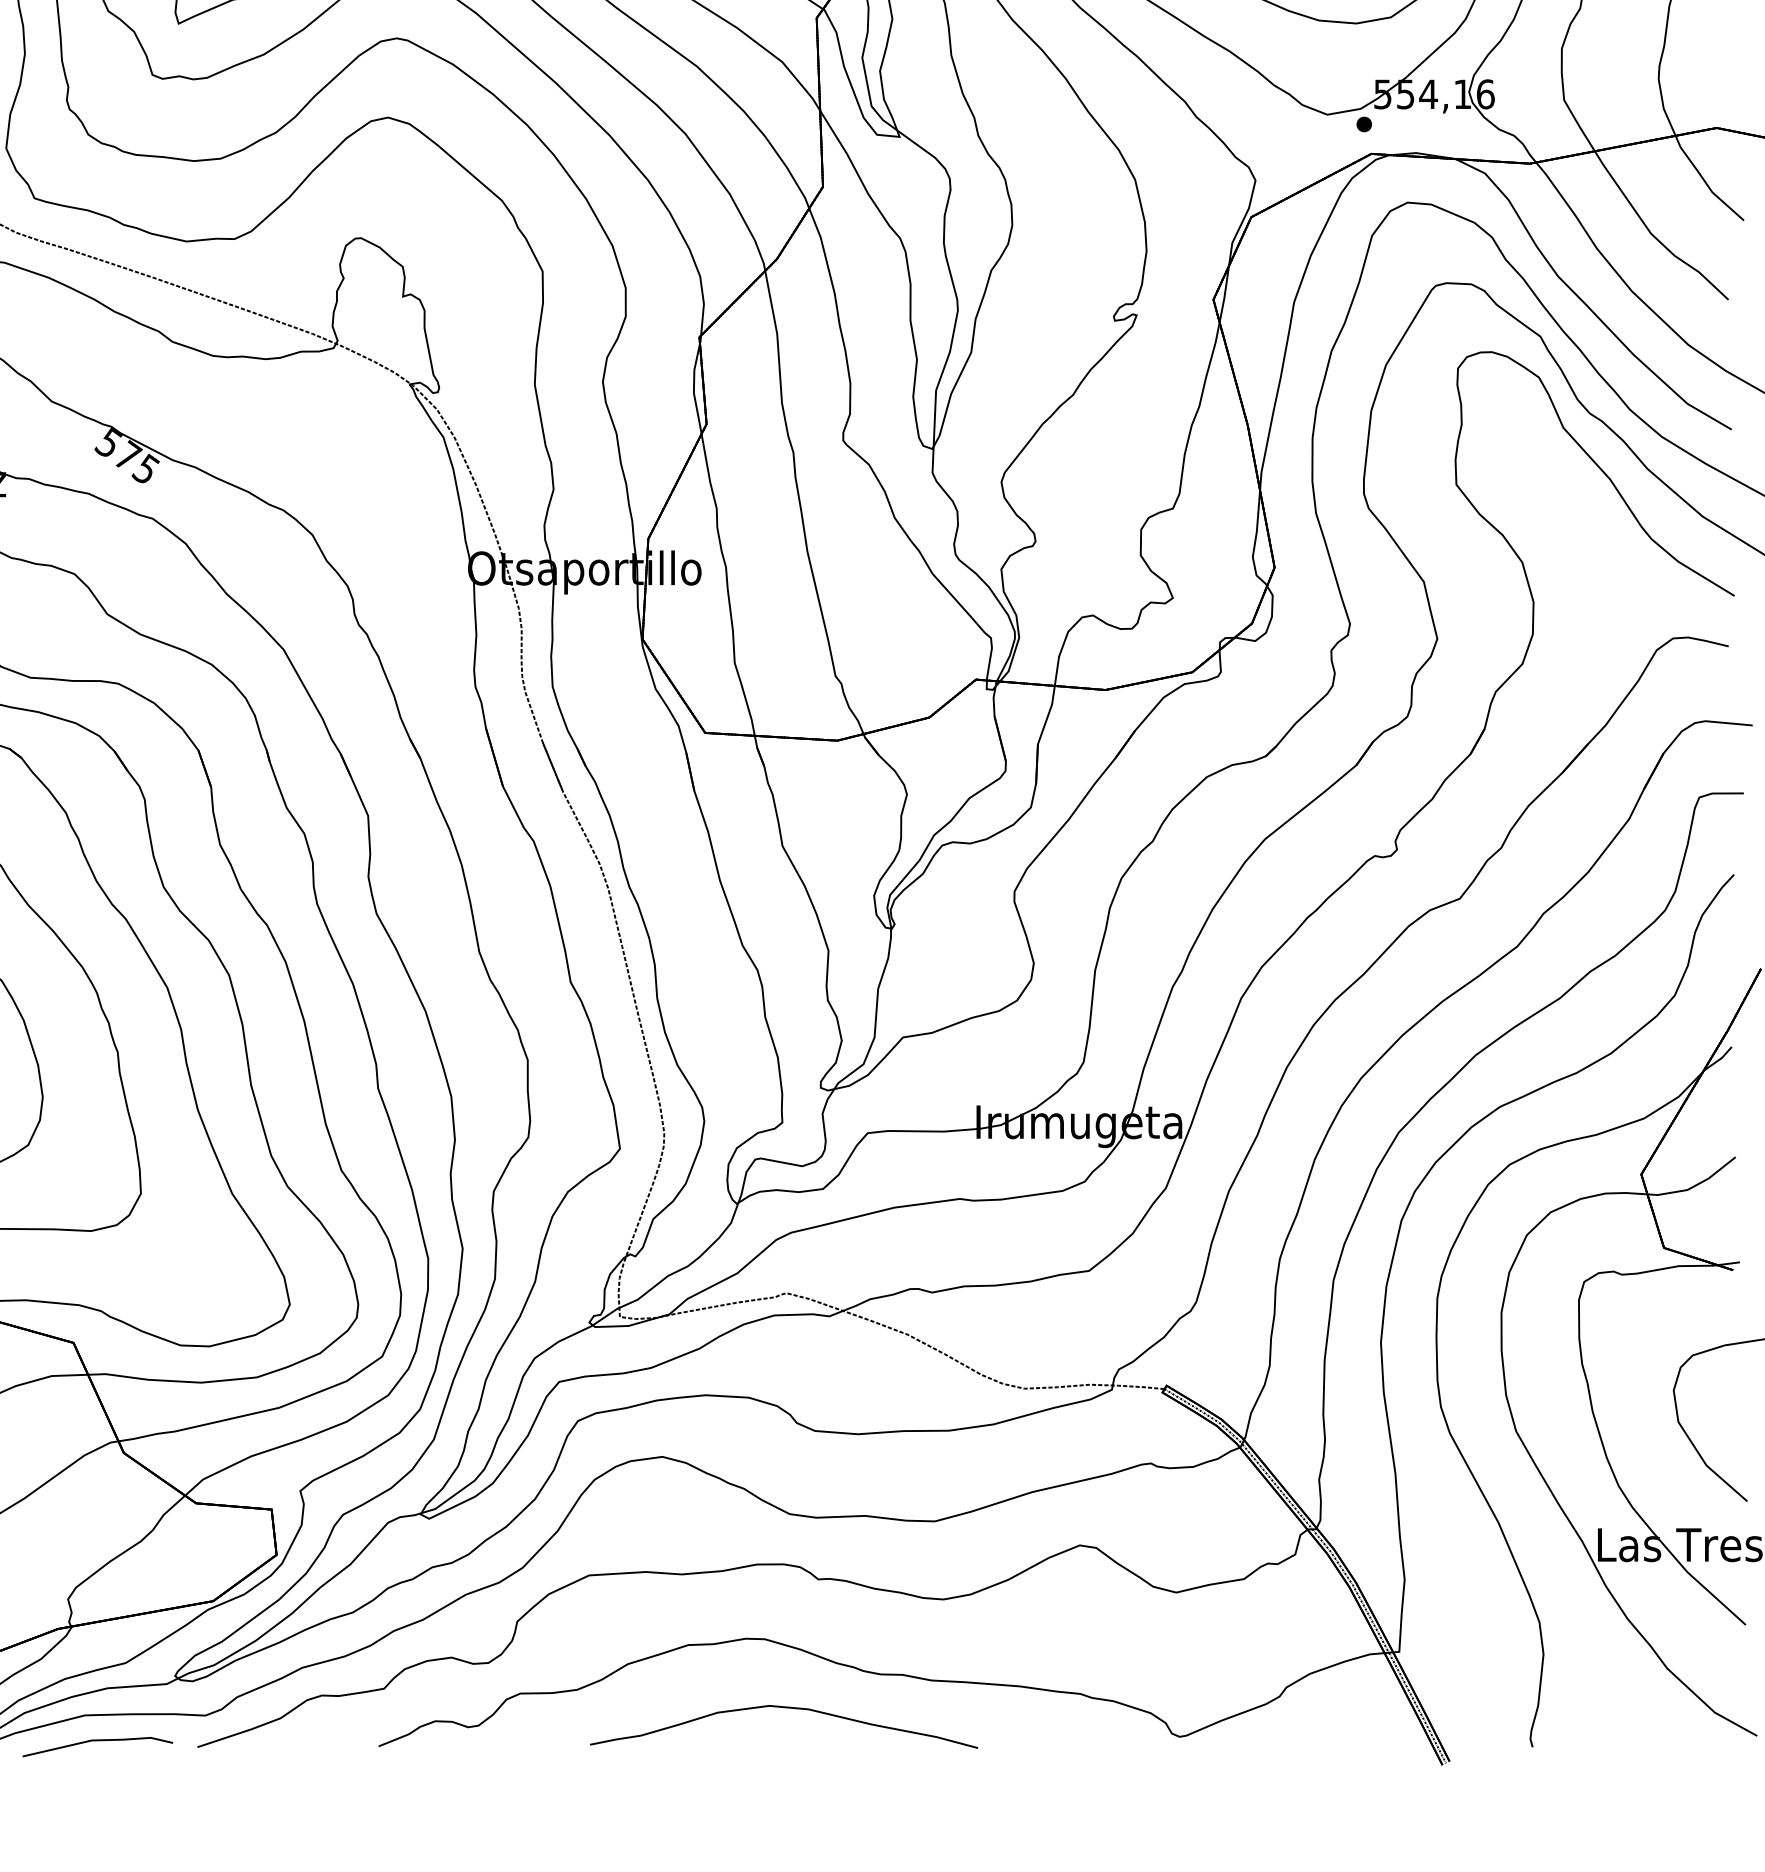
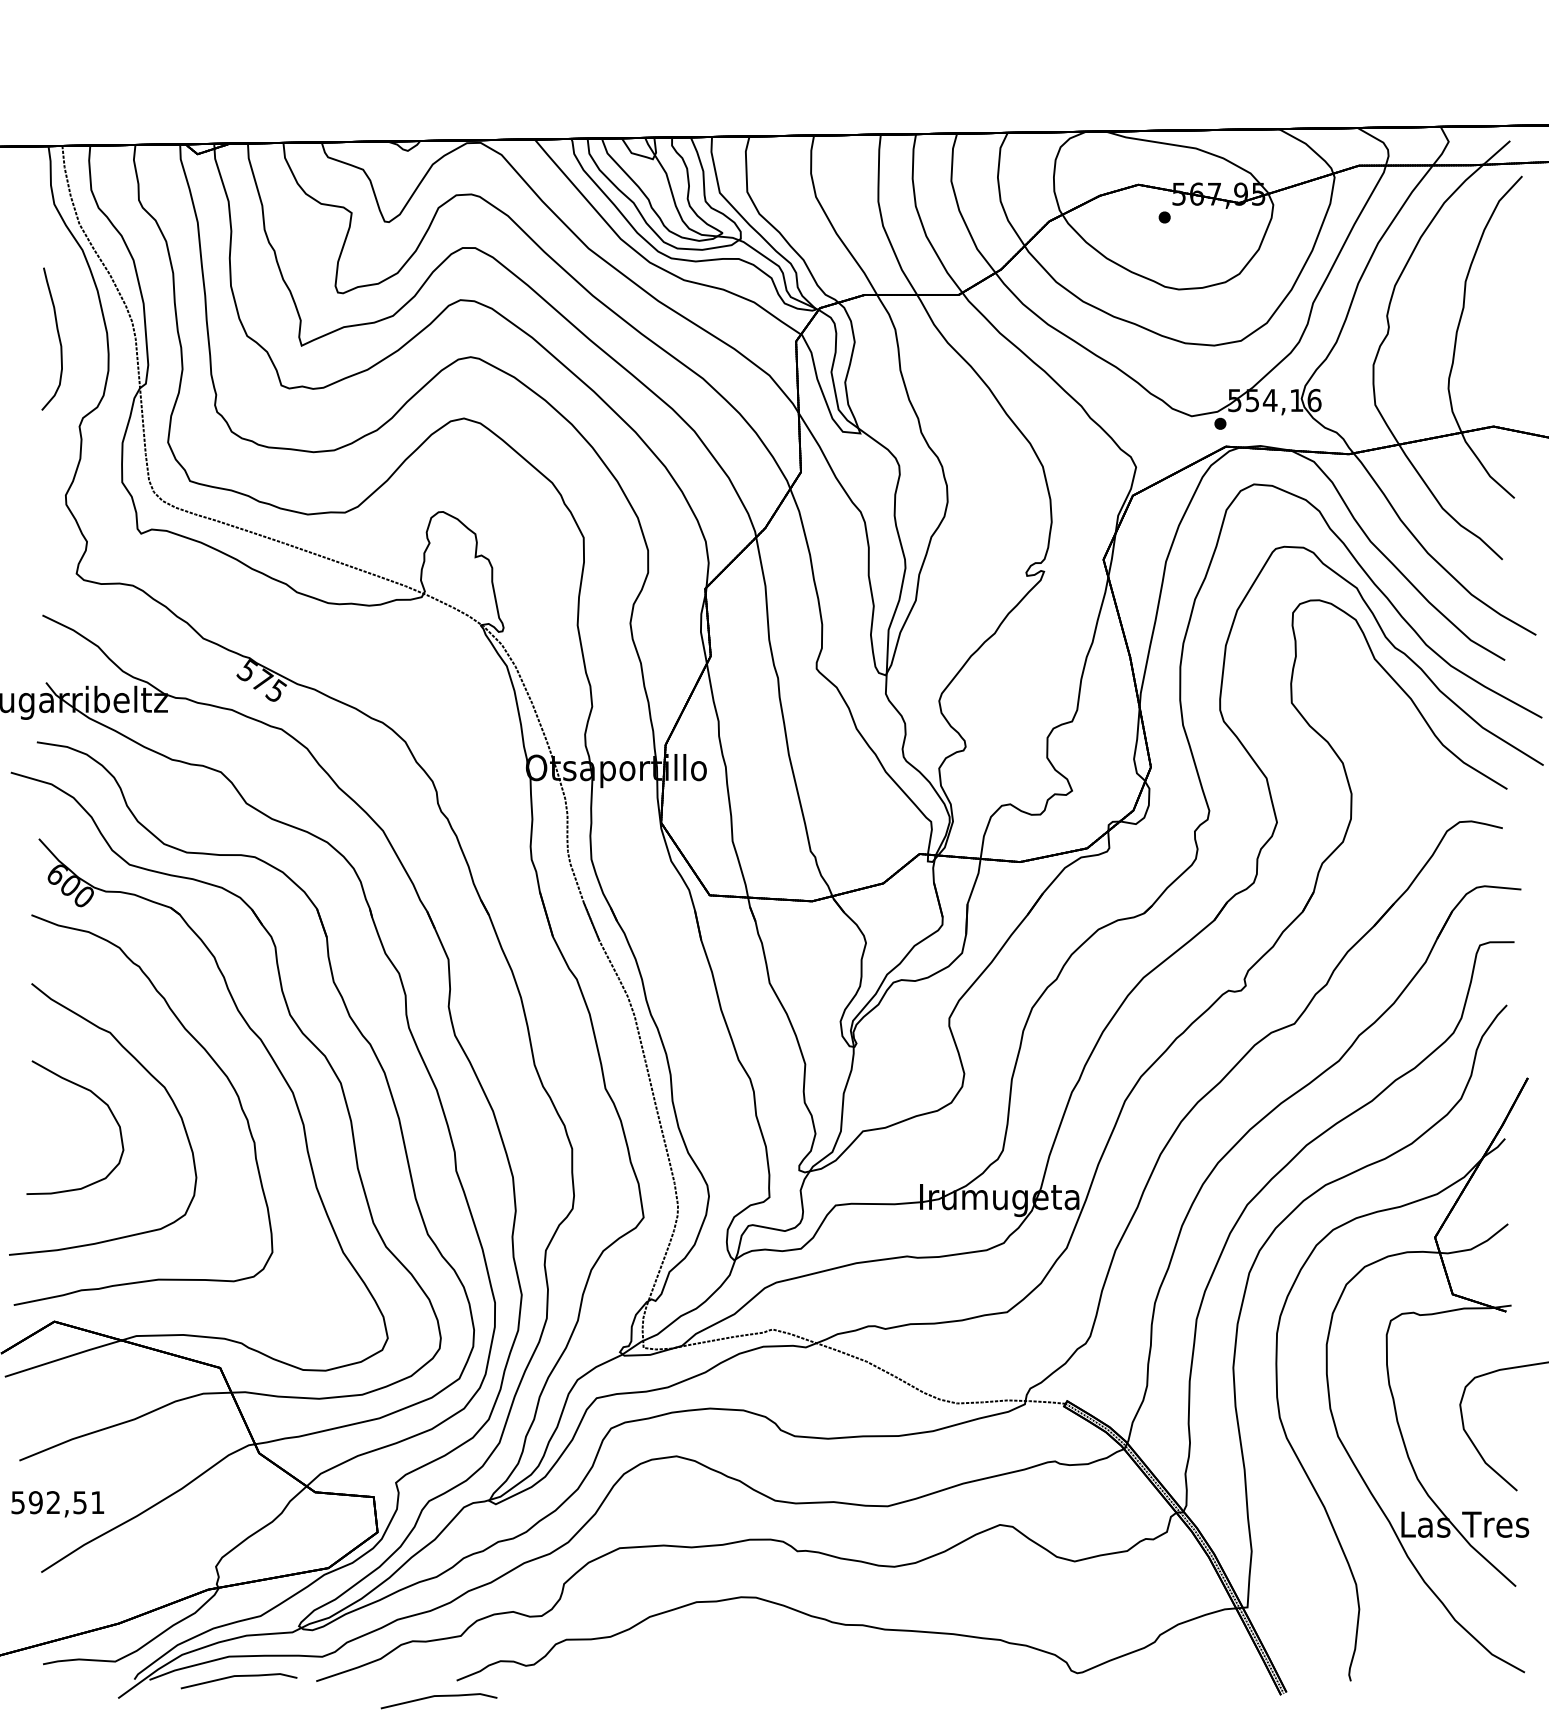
curve: (783, 1708) -> (770, 1651), removed
line: (355, 1766) -> (438, 1696), added

